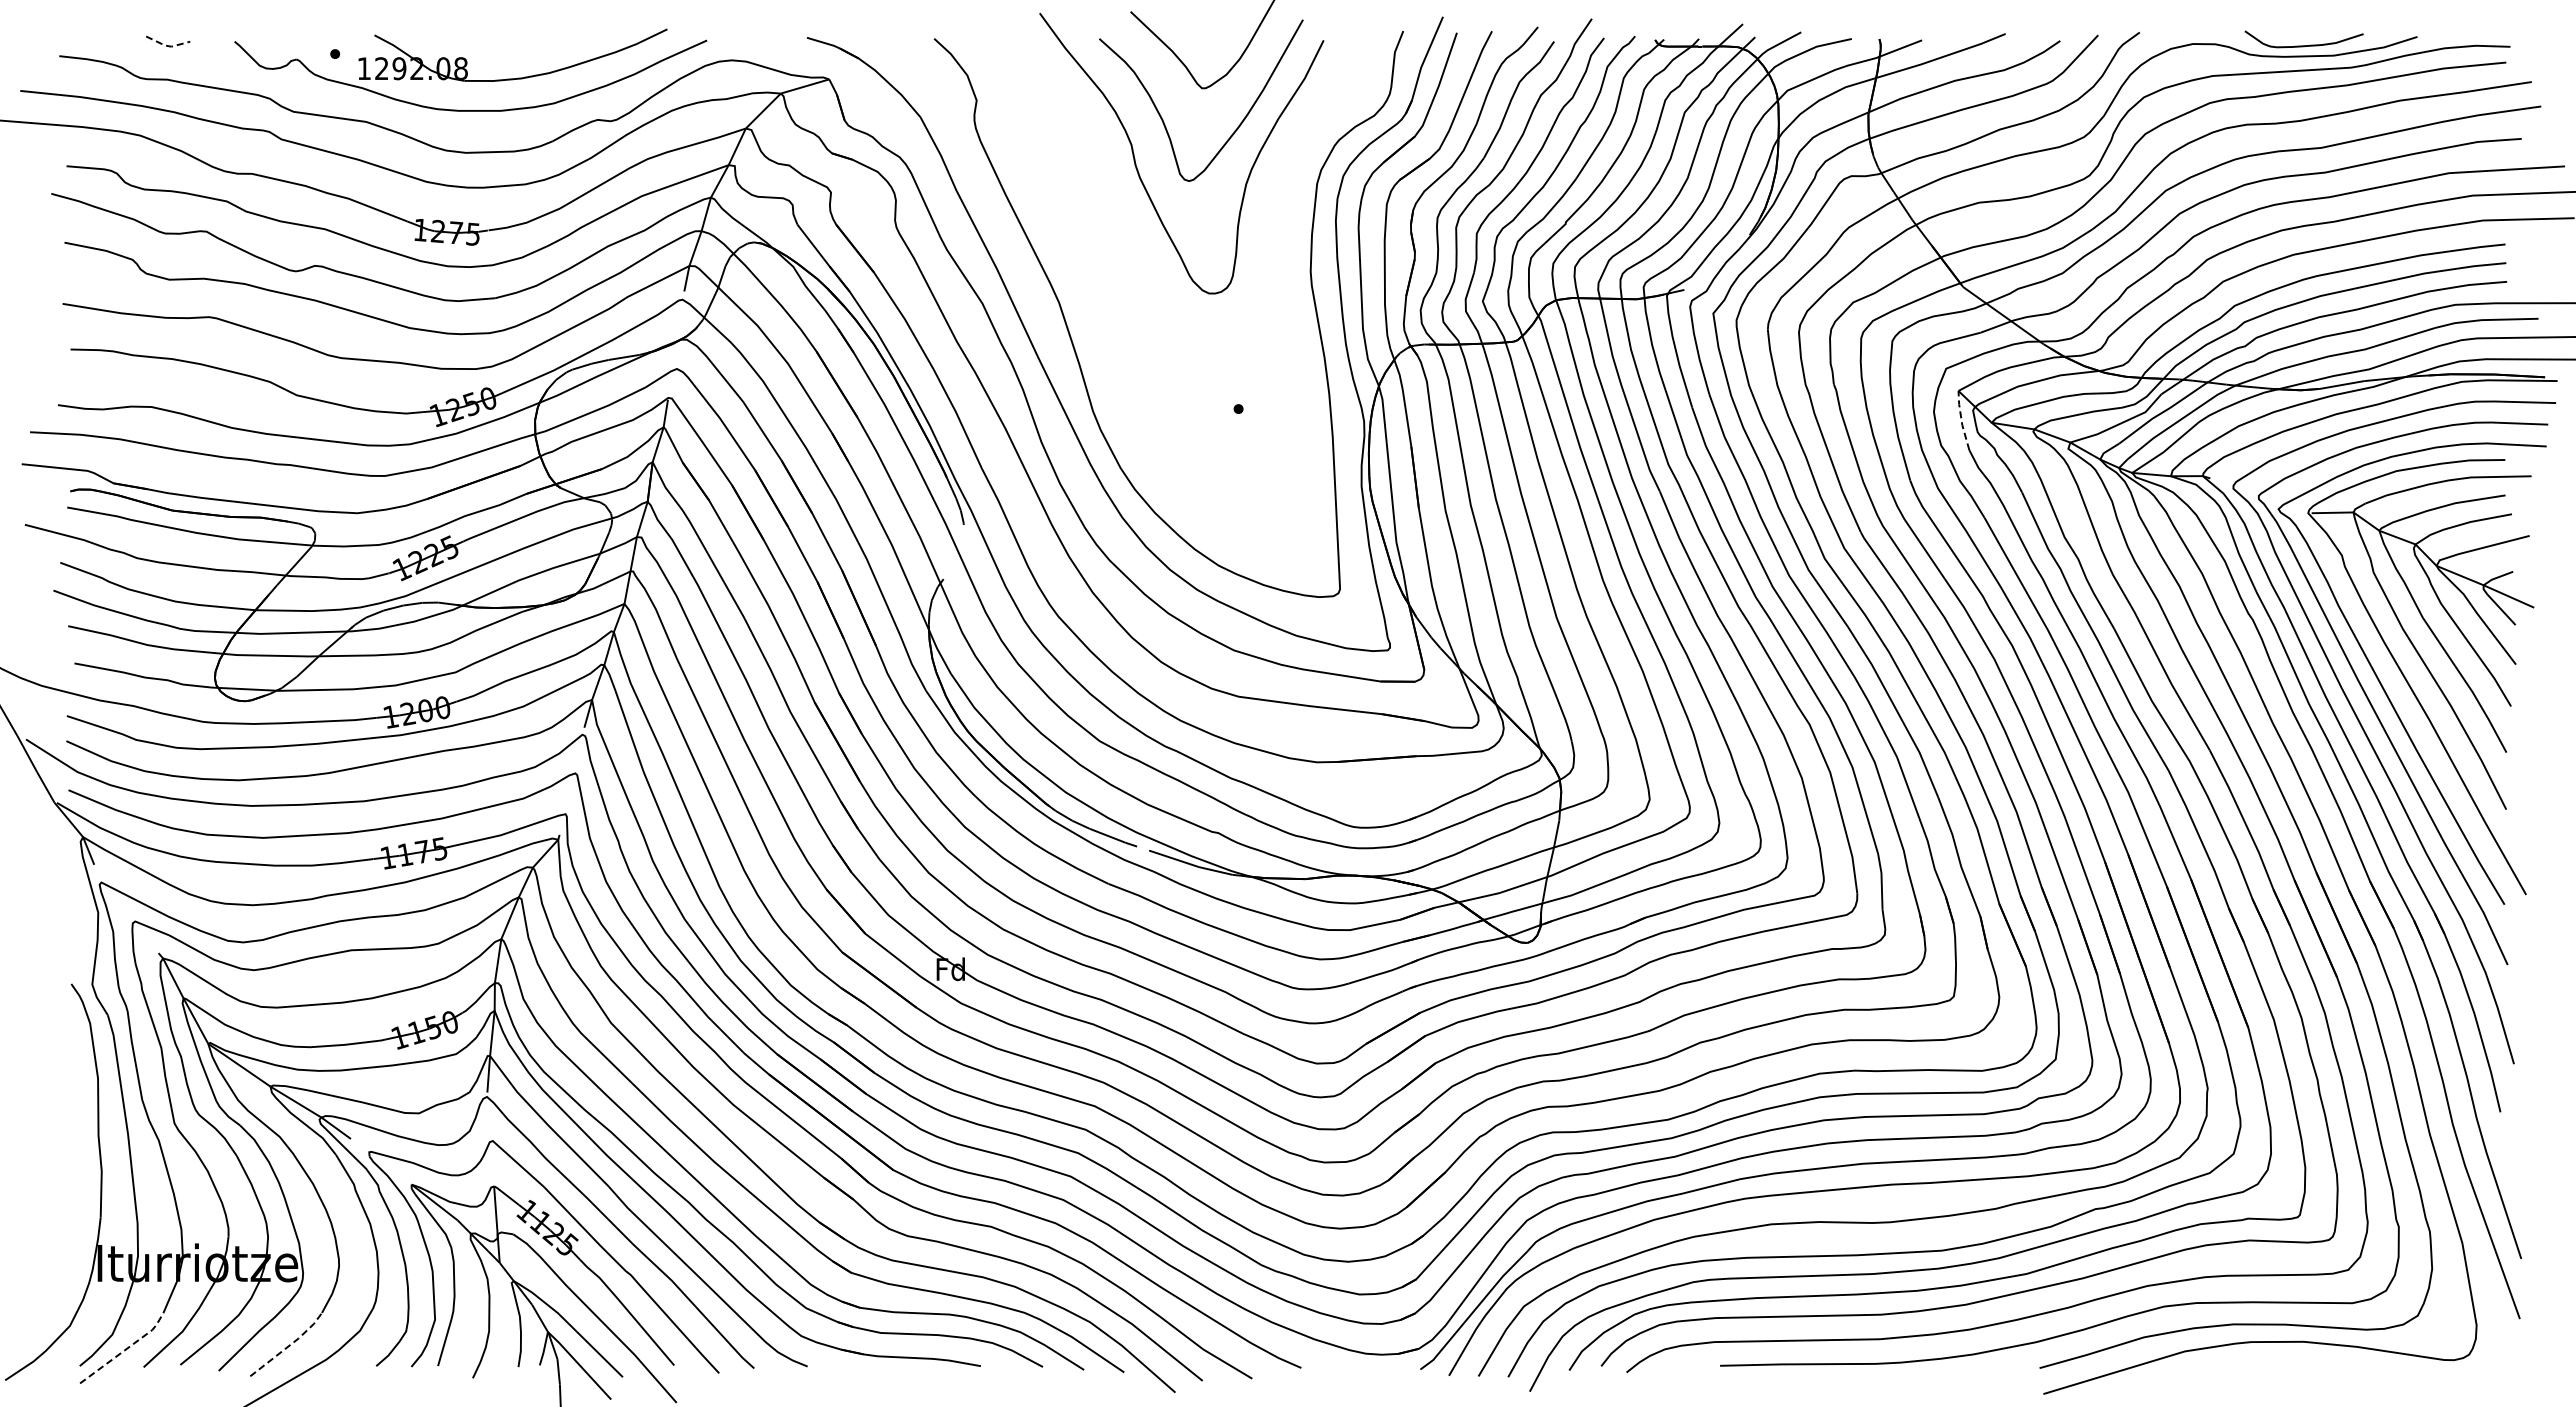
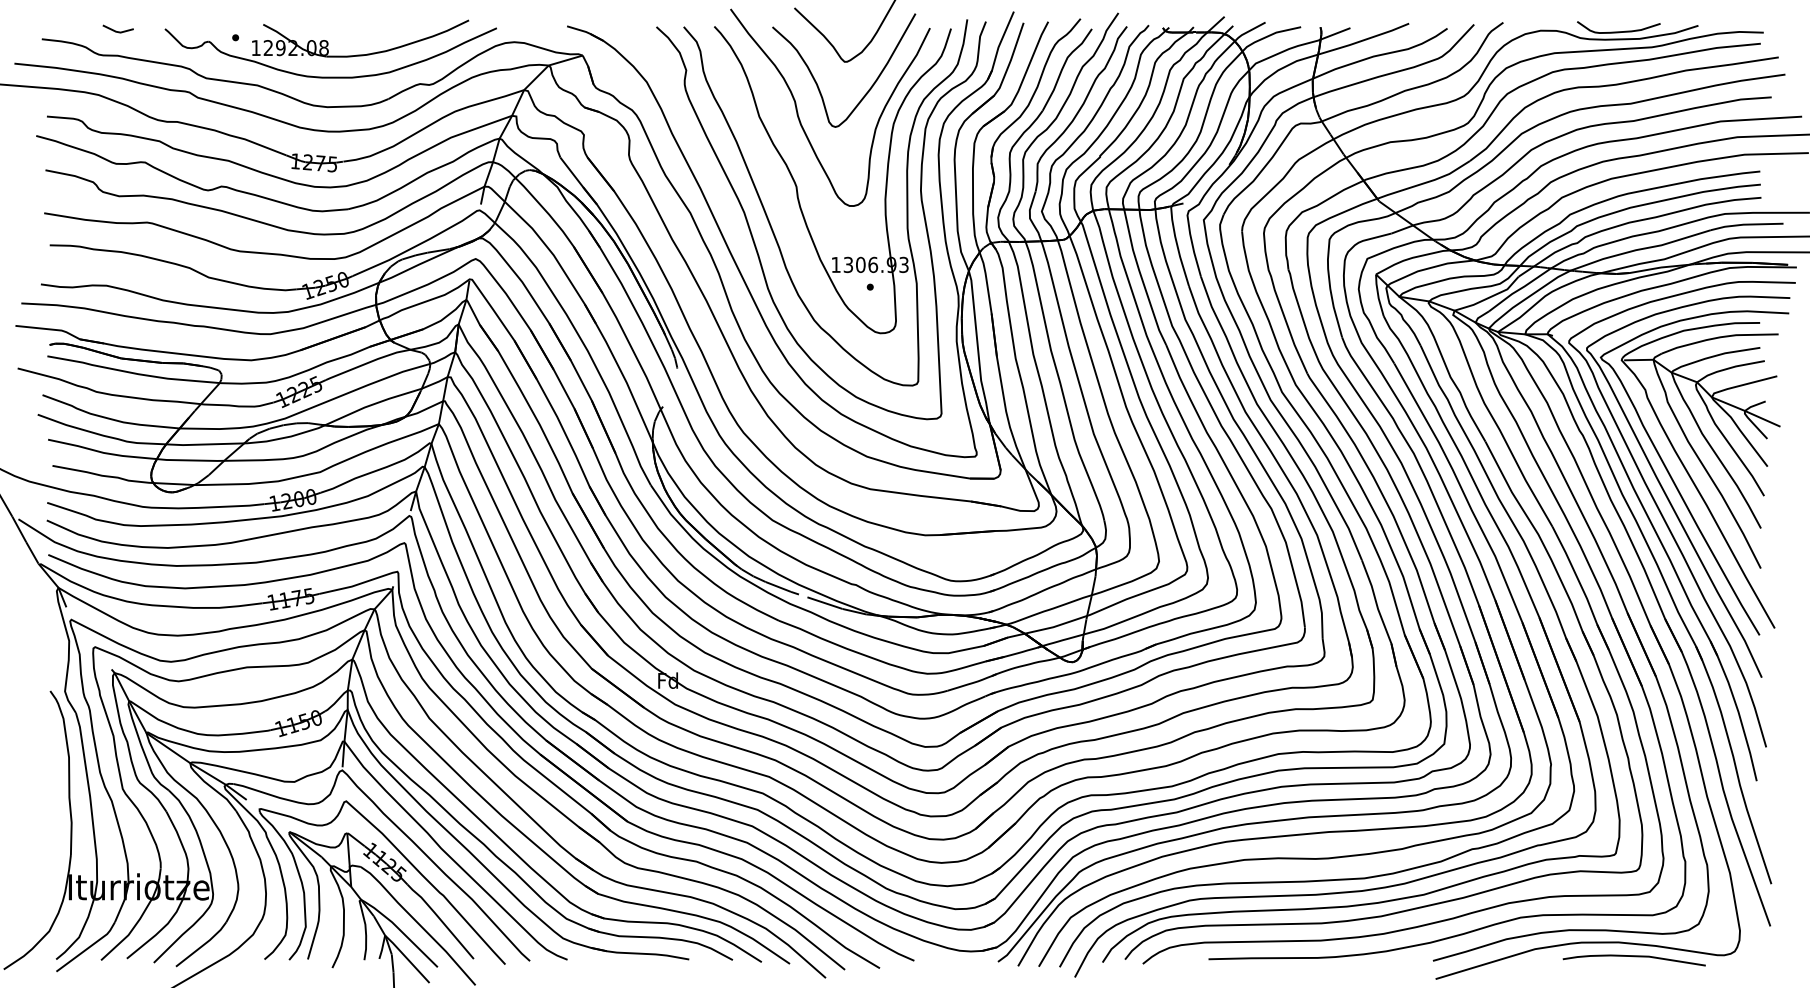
line: (167, 46) -> (117, 32), dashed -> solid
part: (1141, 299) -> (802, 210), added
line: (1961, 420) -> (1378, 295), dashed -> solid
line: (289, 1345) -> (203, 945), dashed -> solid
line: (125, 1349) -> (88, 947), dashed -> solid
curve: (2325, 1362) -> (1633, 956), added

